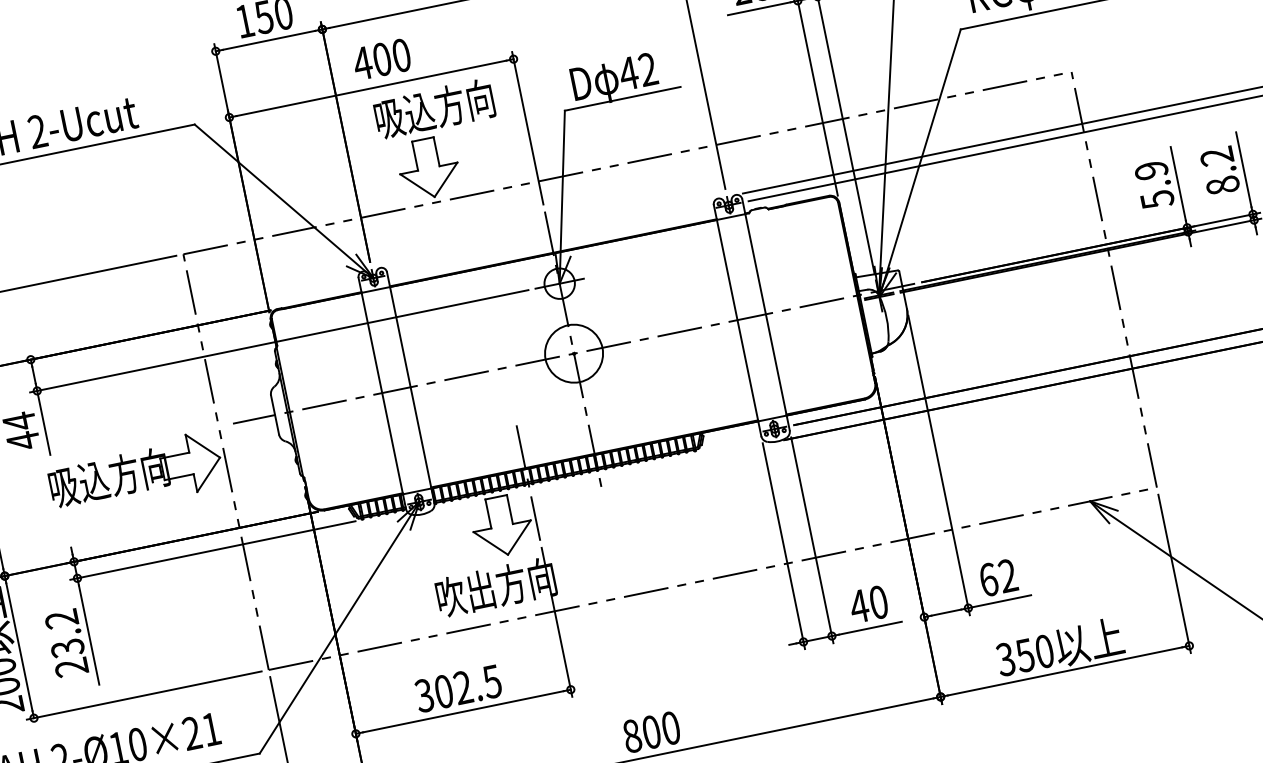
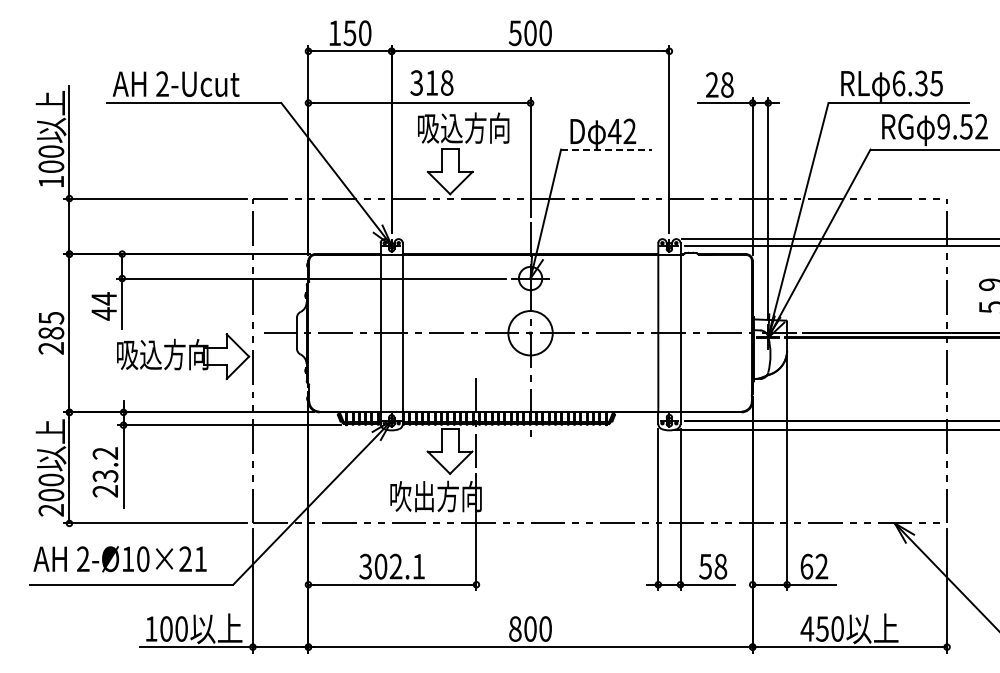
text: (381, 58) -> (431, 82), 400 -> 318
line: (622, 98) -> (606, 149), solid -> dashed
text: (868, 604) -> (712, 566), 40 -> 58
text: (1005, 658) -> (807, 628), 350 -> 450
text: (491, 681) -> (418, 566), 302.5 -> 302.1

